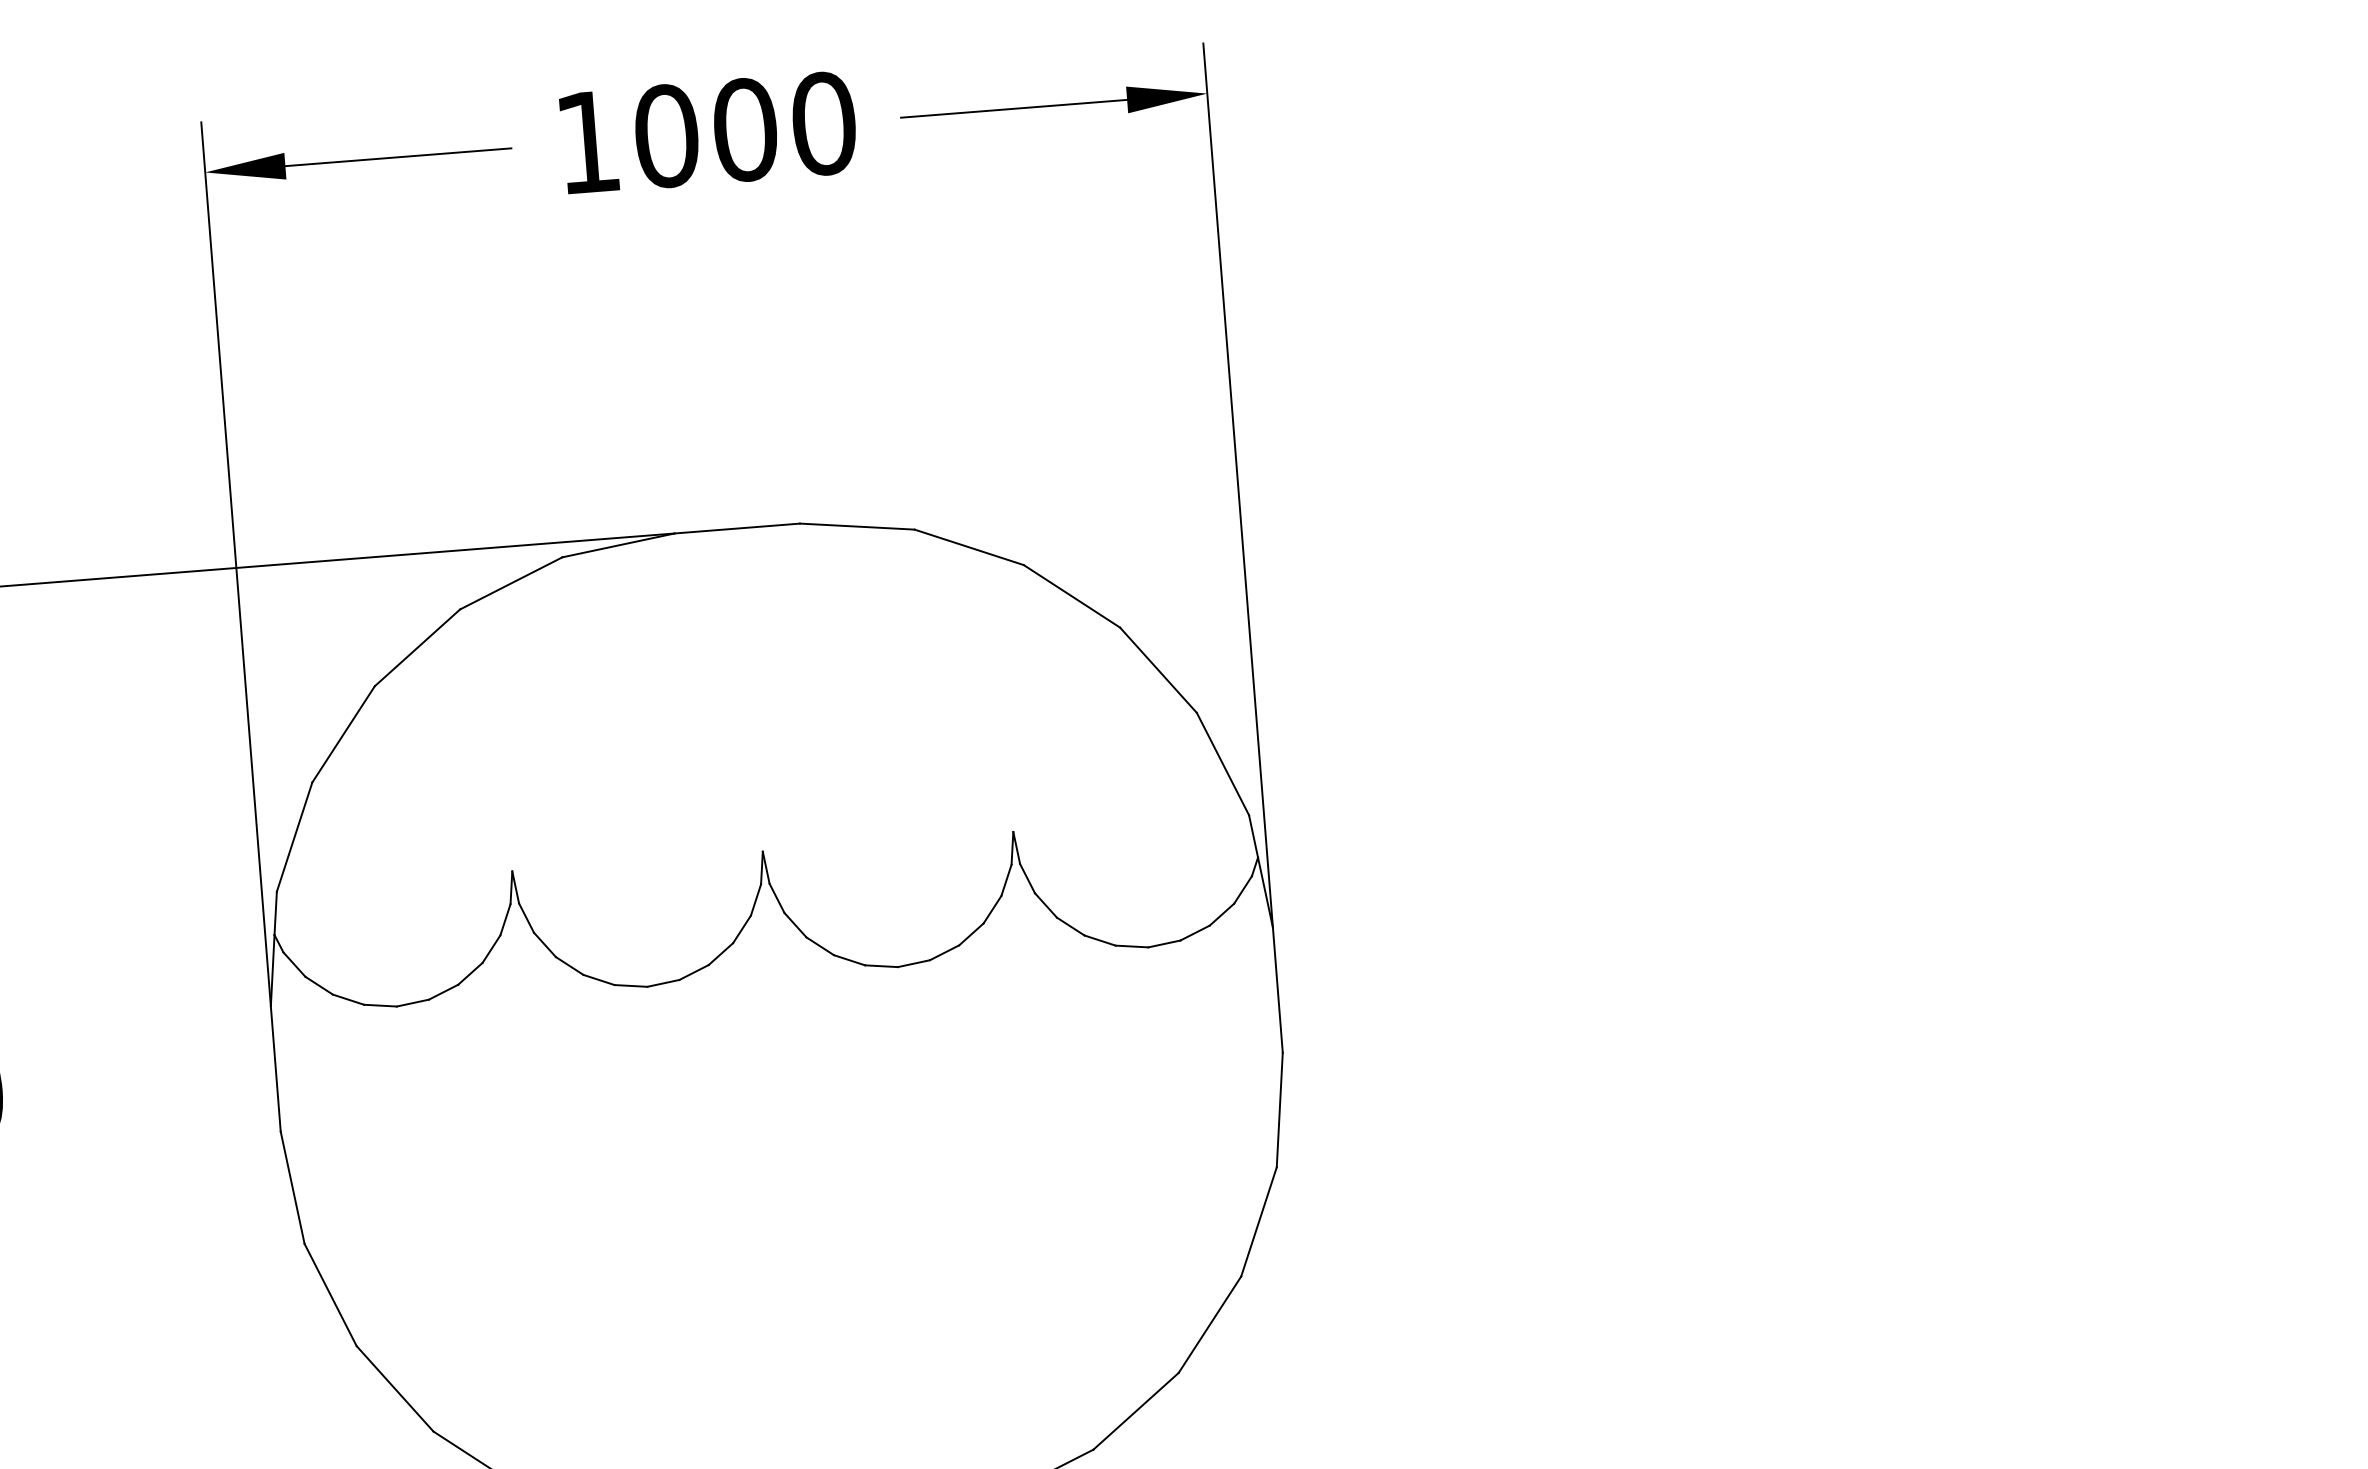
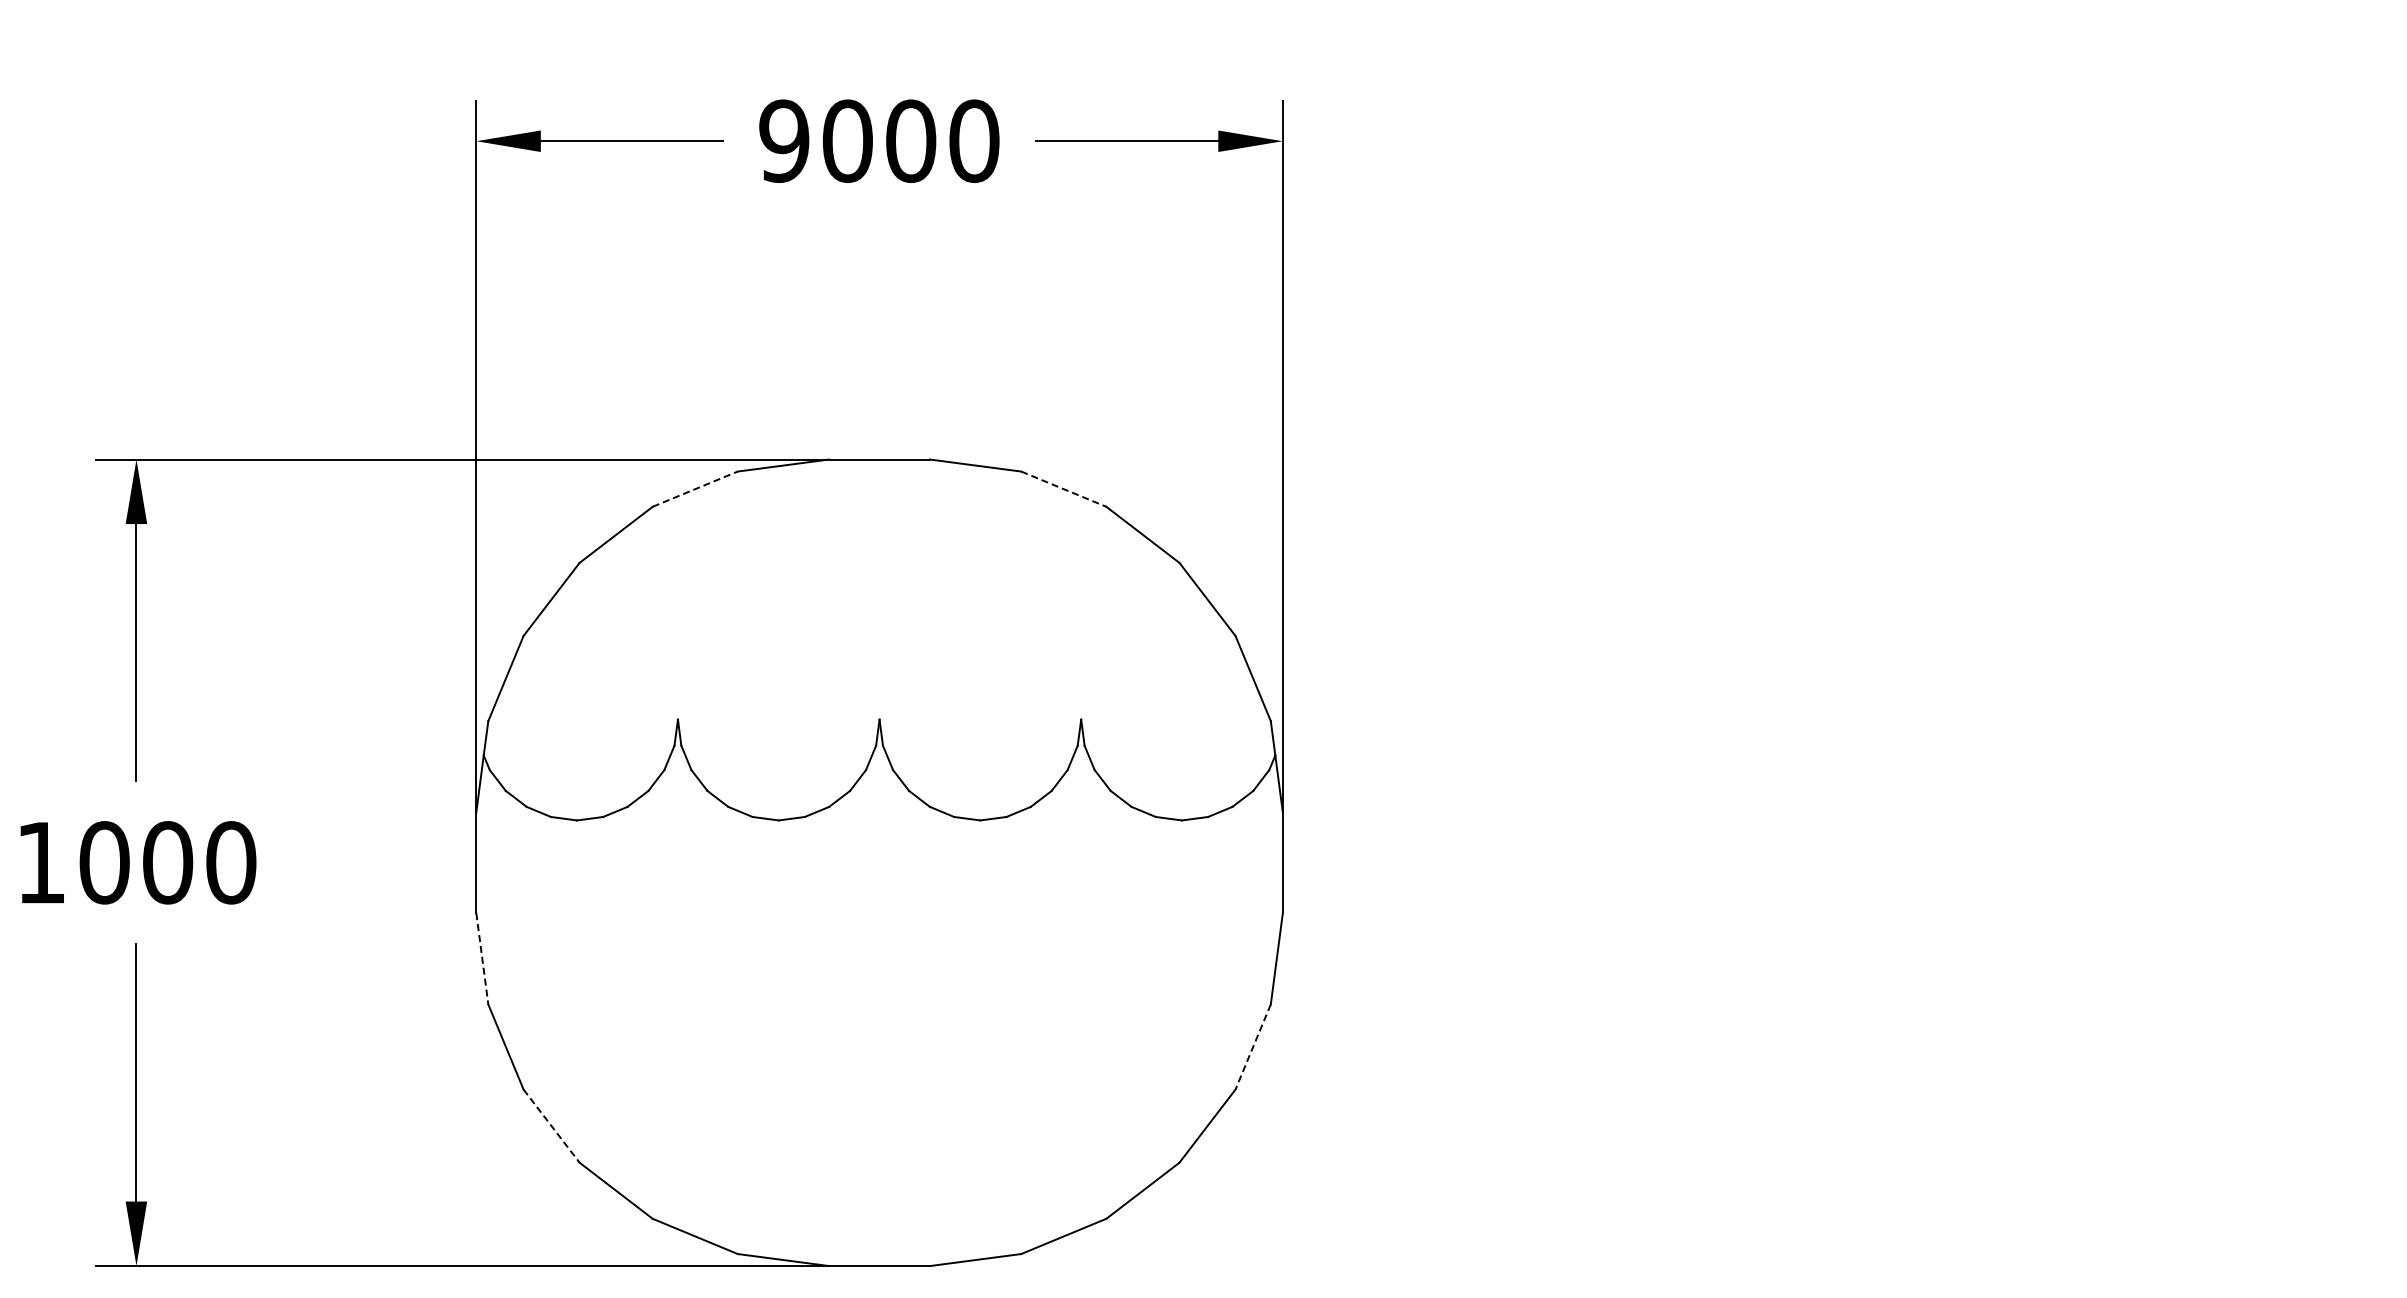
text: (588, 141) -> (784, 140), 1000 -> 9000
line: (970, 547) -> (1064, 489), solid -> dashed
line: (511, 583) -> (695, 489), solid -> dashed
line: (292, 1188) -> (482, 959), solid -> dashed
line: (1258, 1222) -> (1252, 1047), solid -> dashed
line: (394, 1389) -> (551, 1126), solid -> dashed

